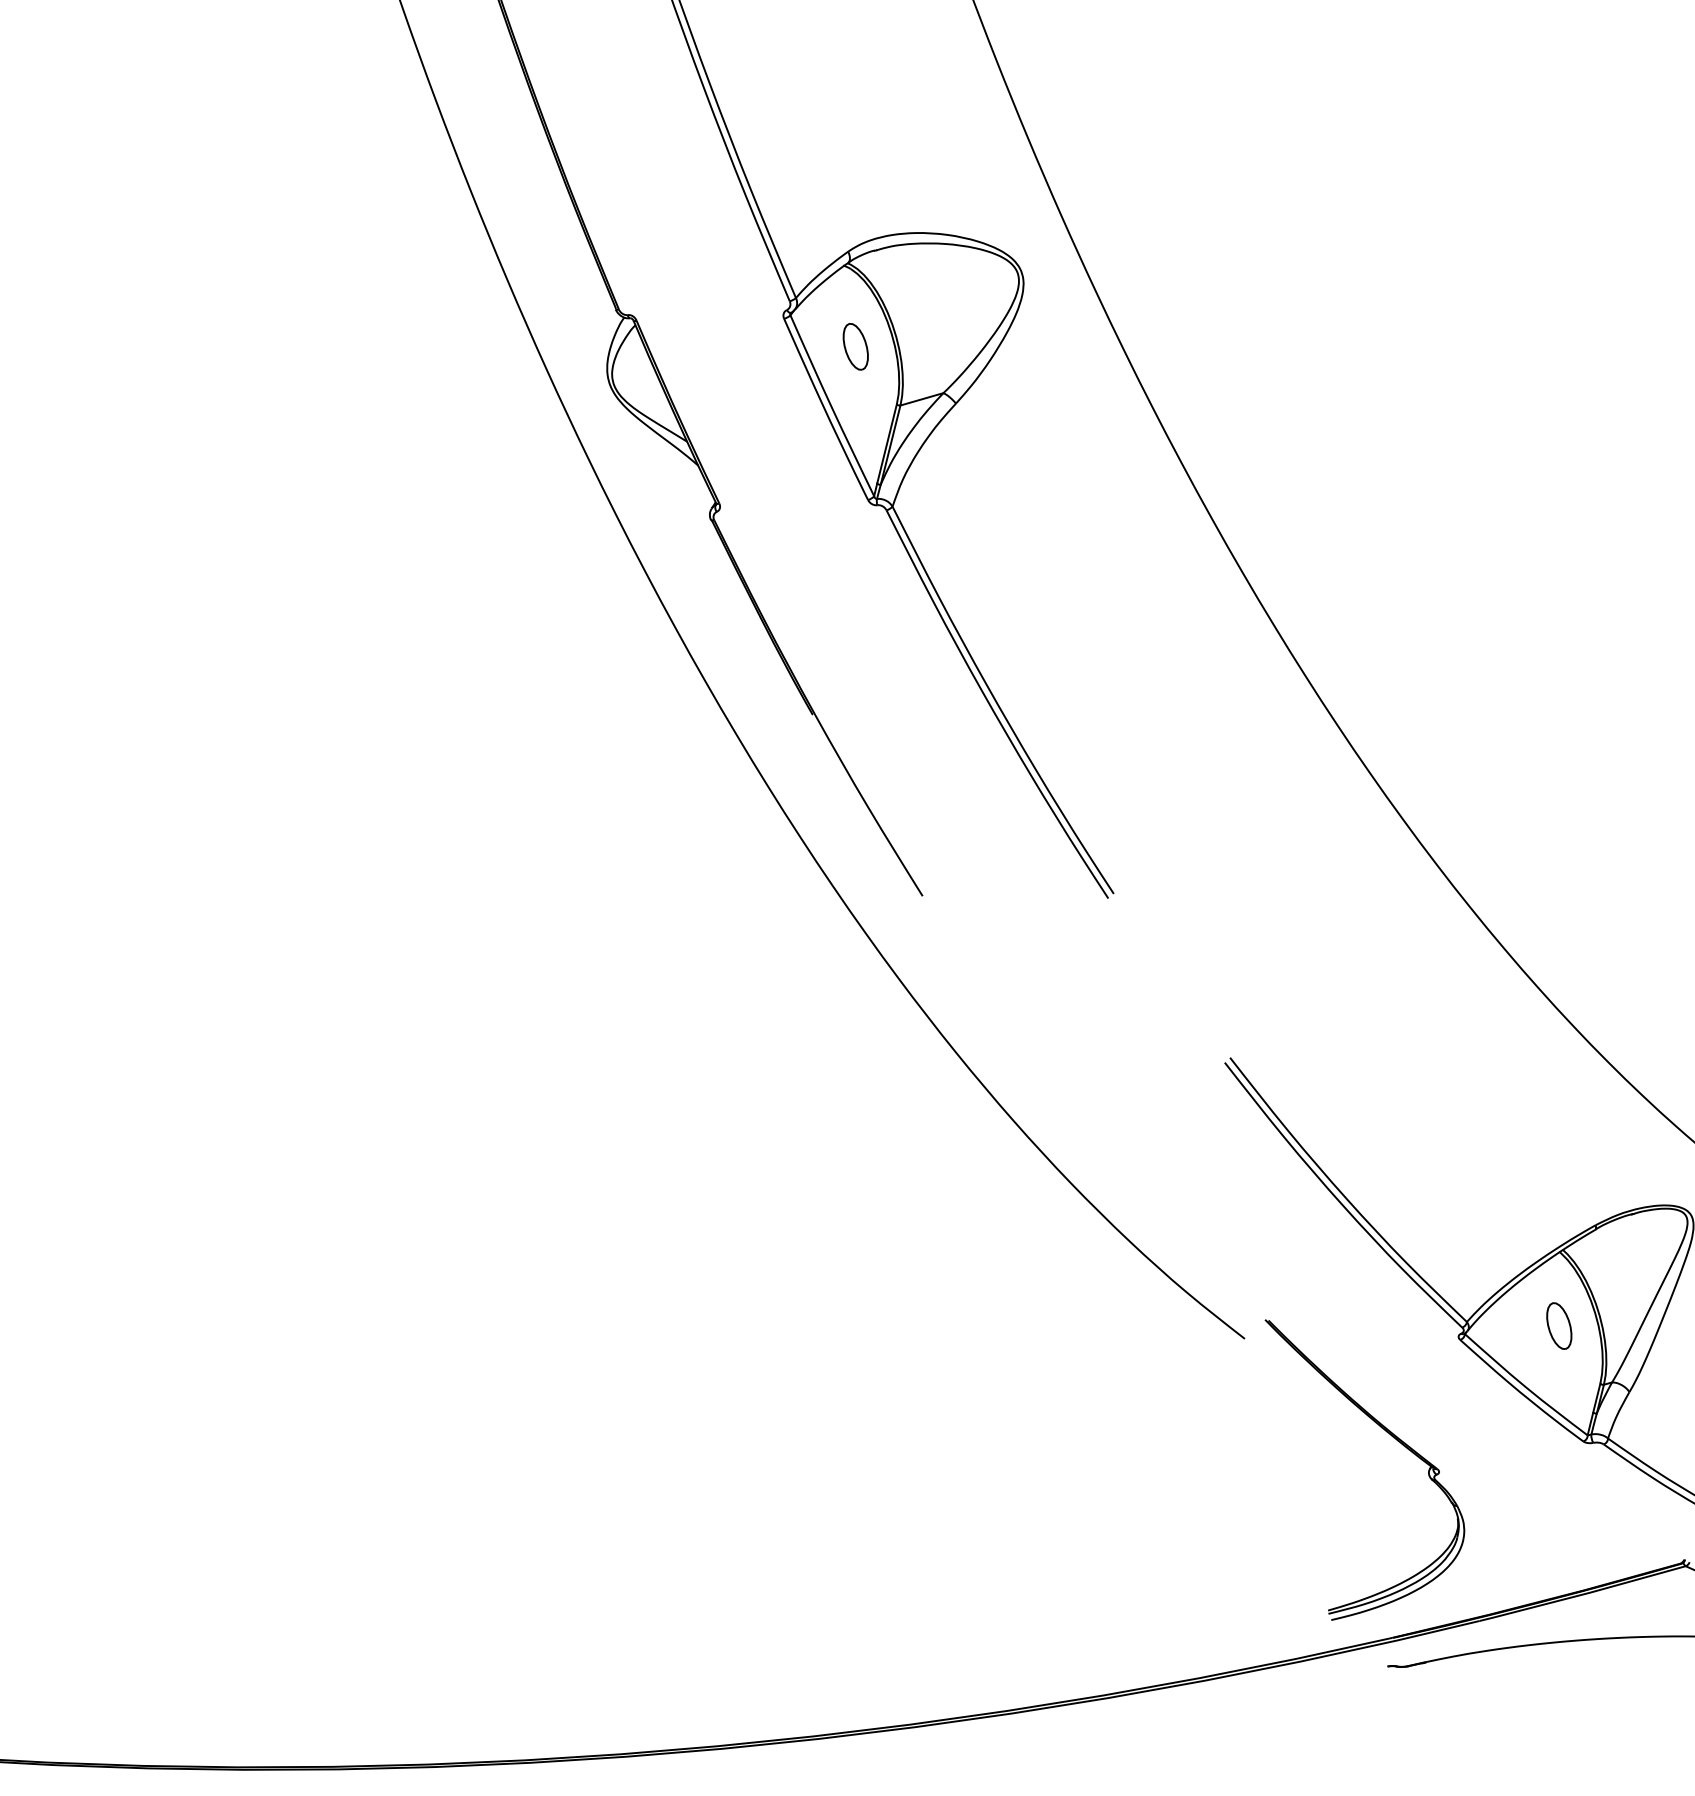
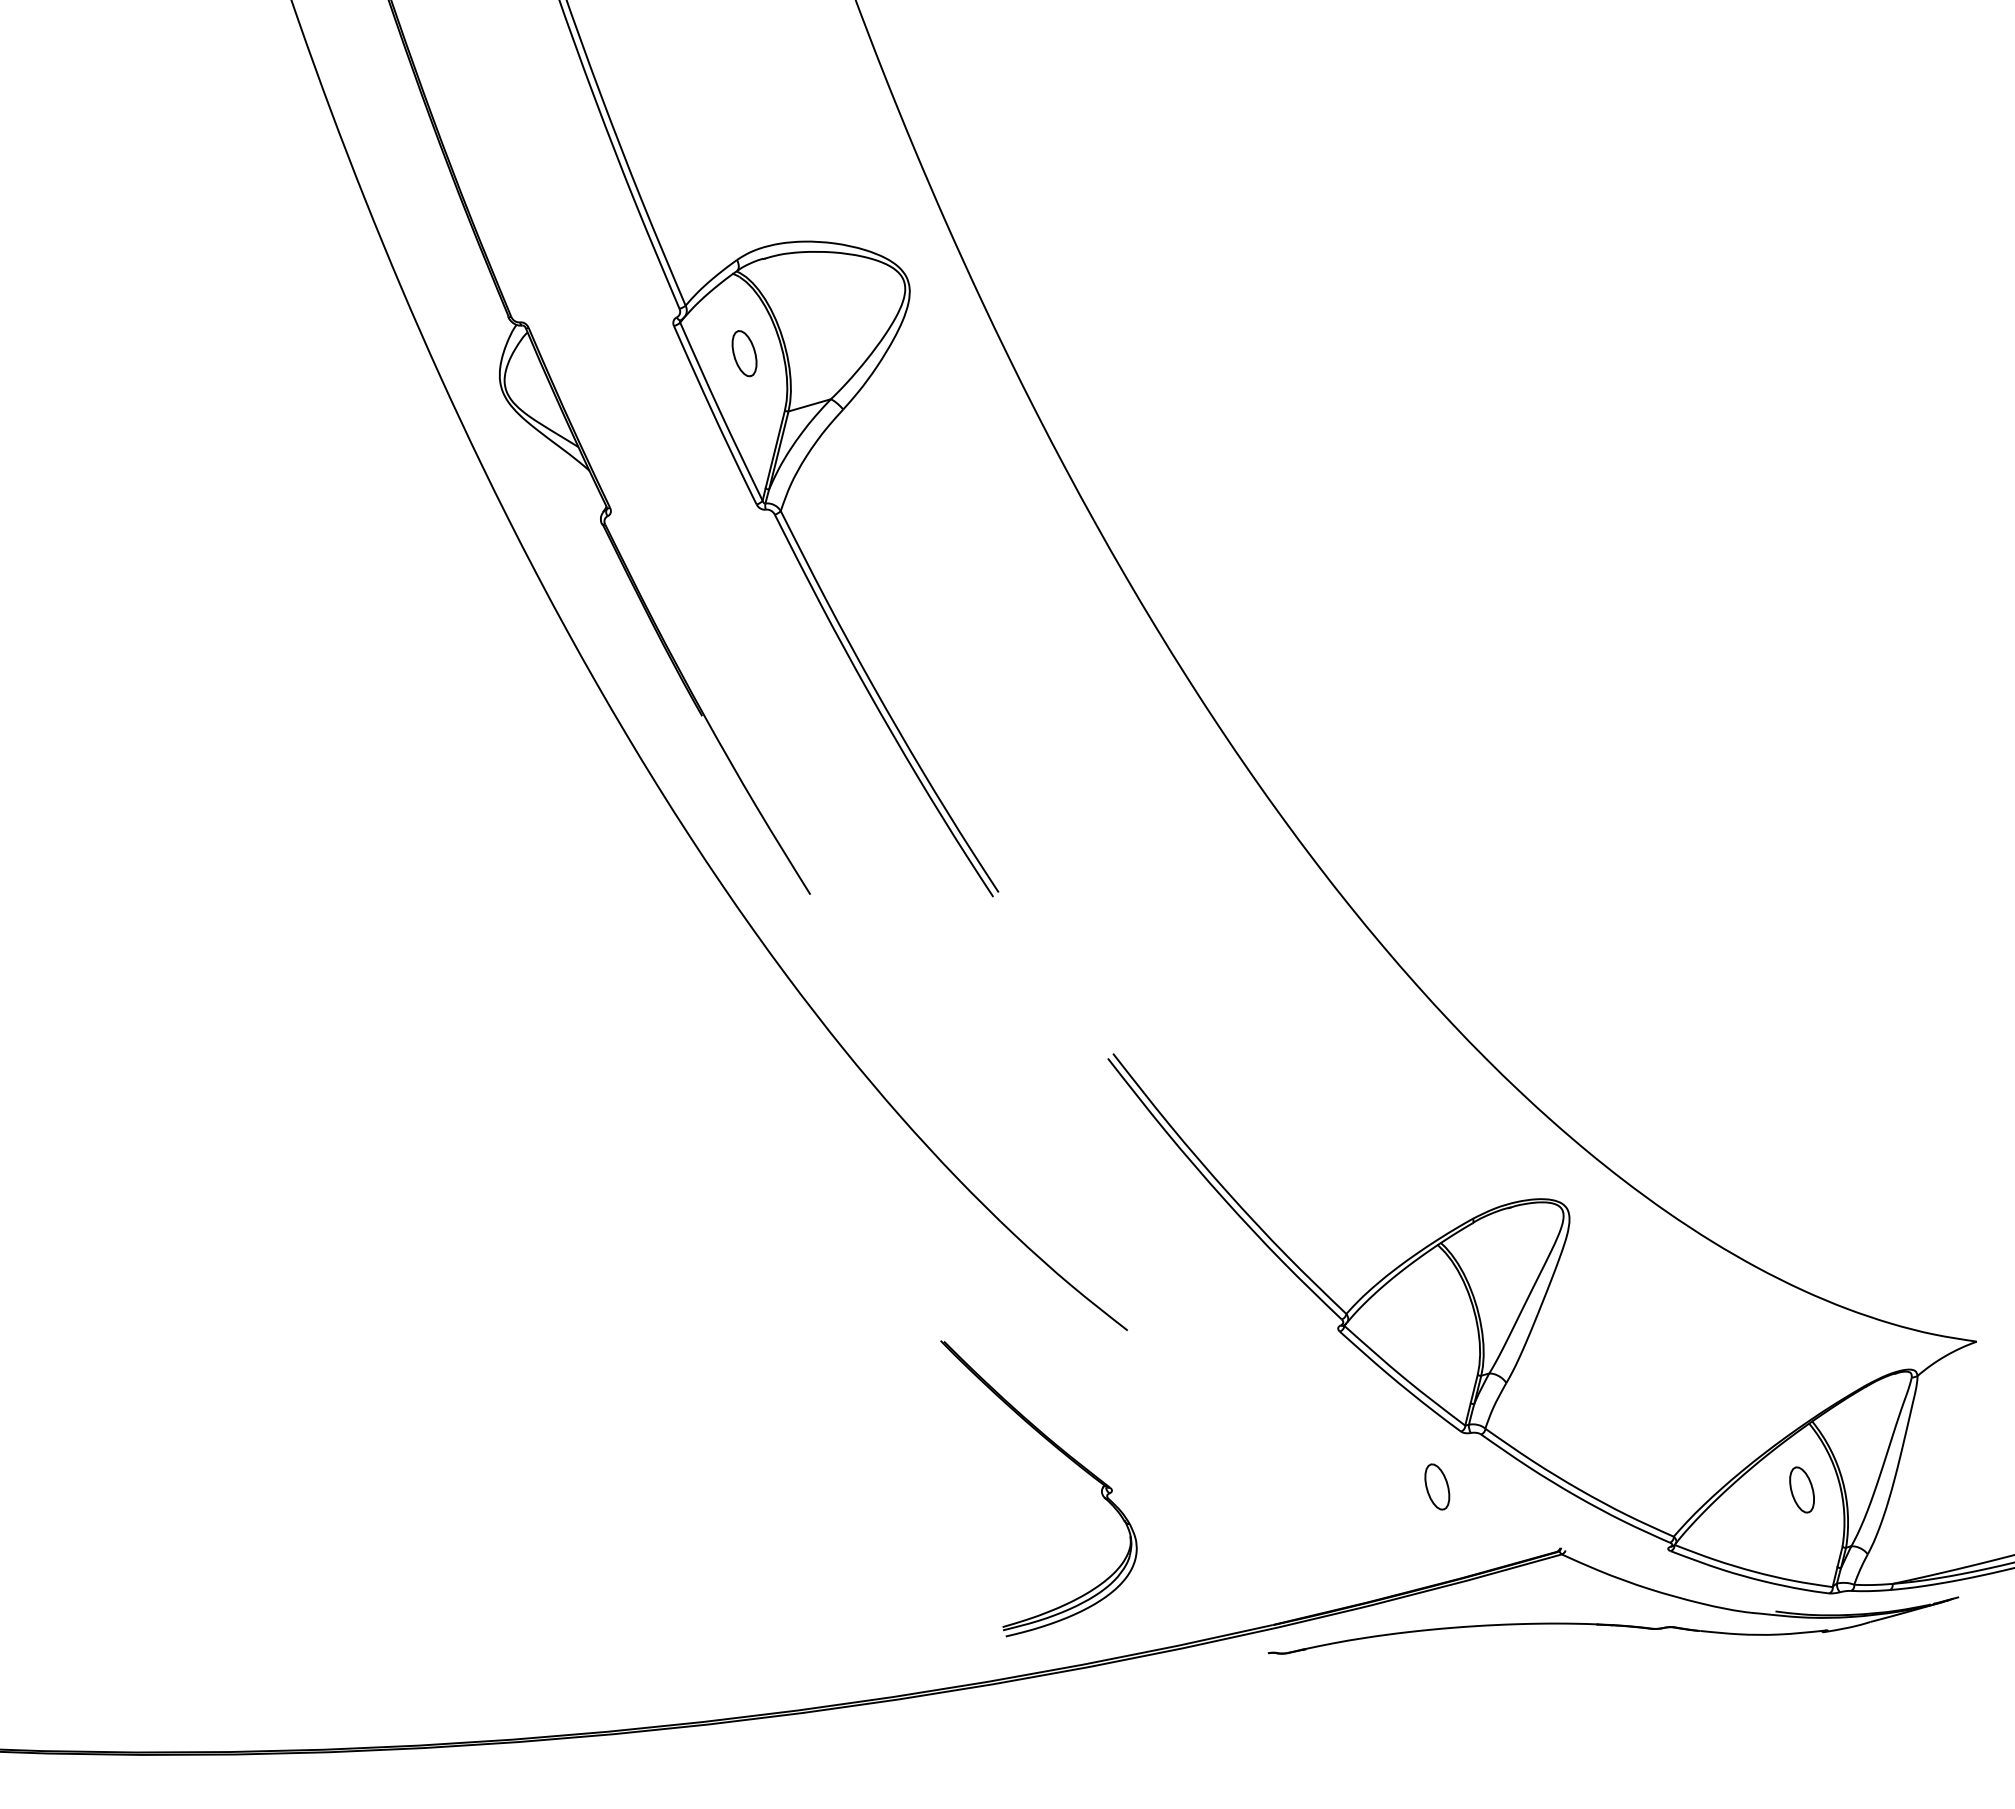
part: (1559, 1325) -> (1437, 1486), moved
part: (1390, 1436) -> (1064, 1455), moved

